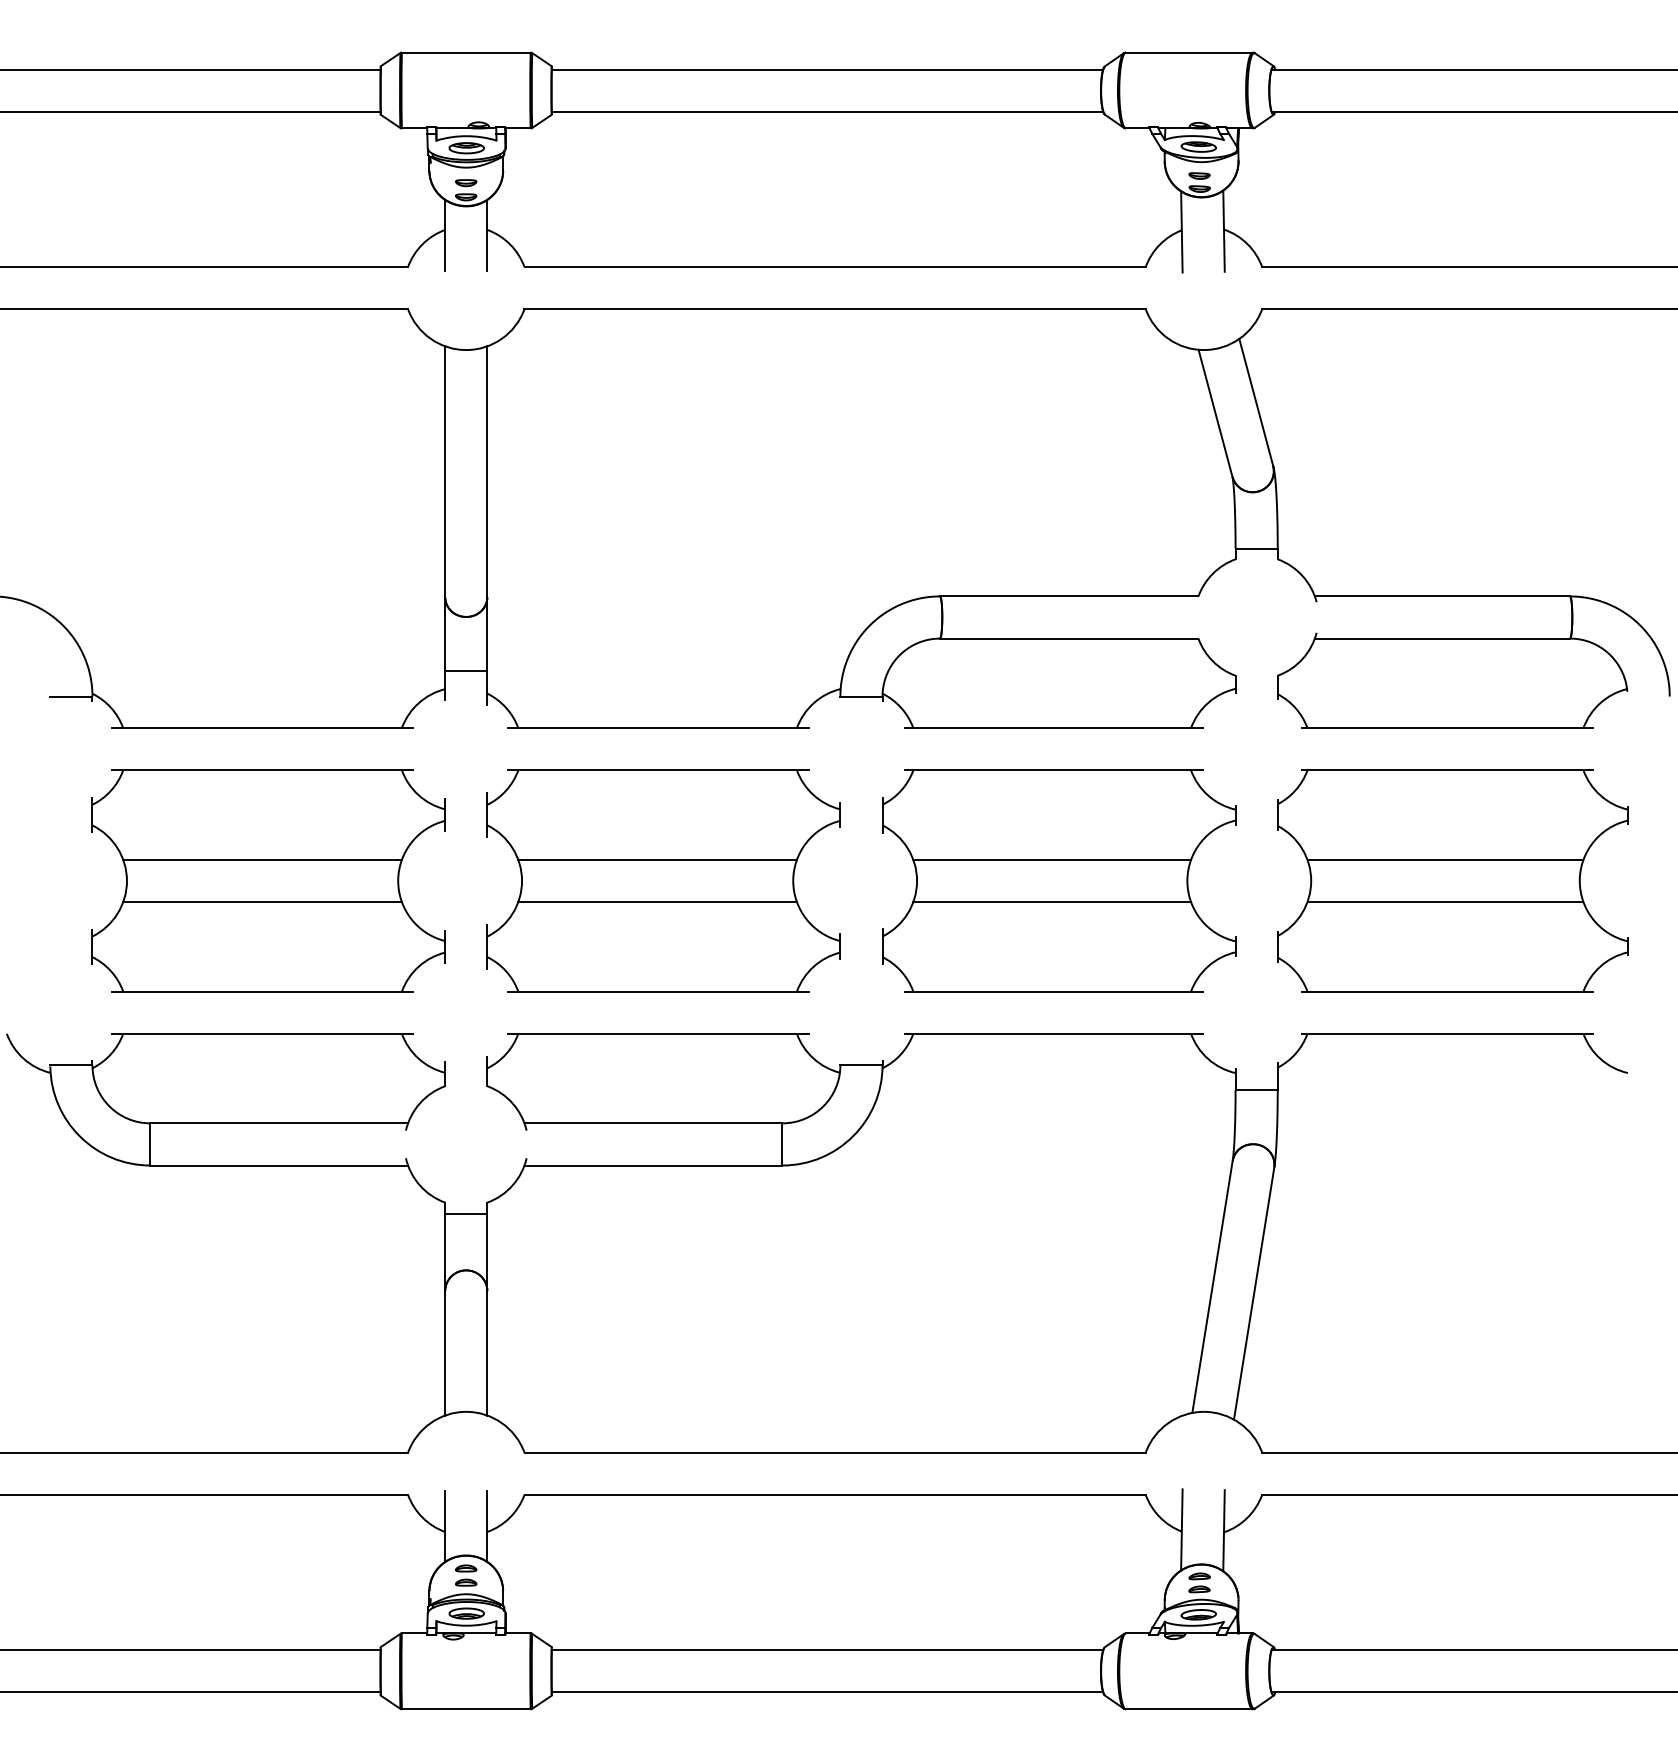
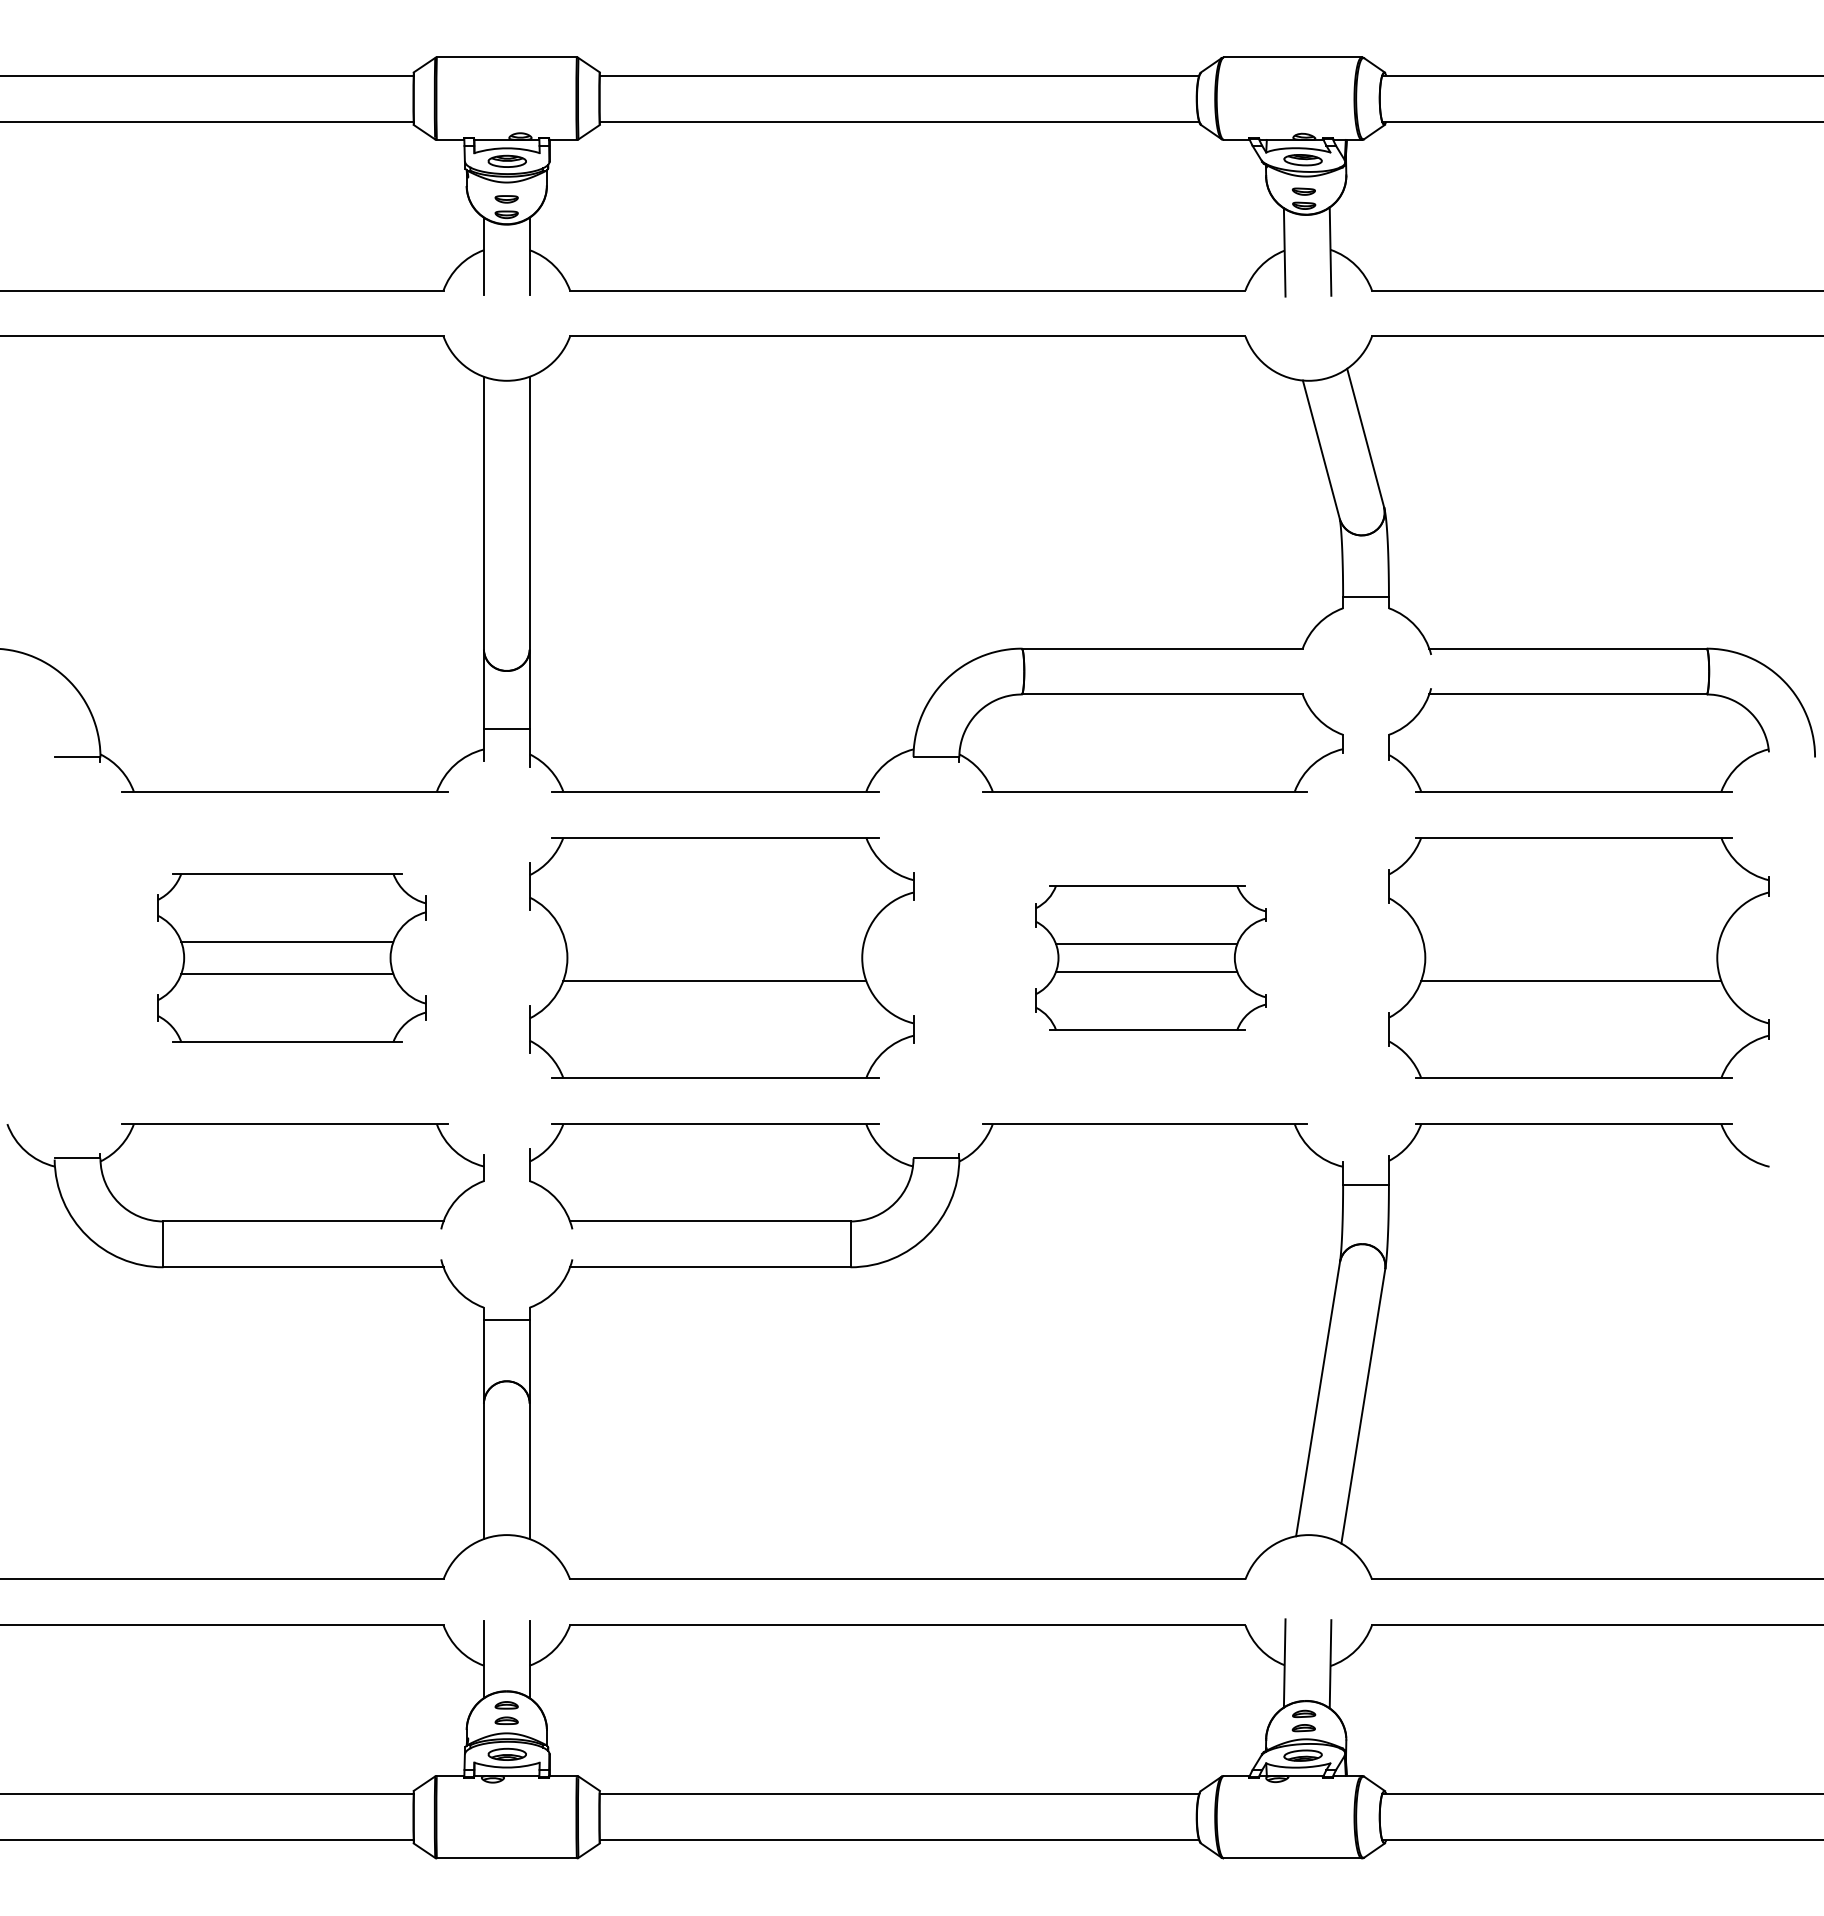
line: (657, 860) -> (714, 935), removed
line: (1445, 860) -> (1571, 935), removed
part: (268, 880) -> (291, 957), size x0.7
part: (1058, 880) -> (1150, 957), size x0.6

